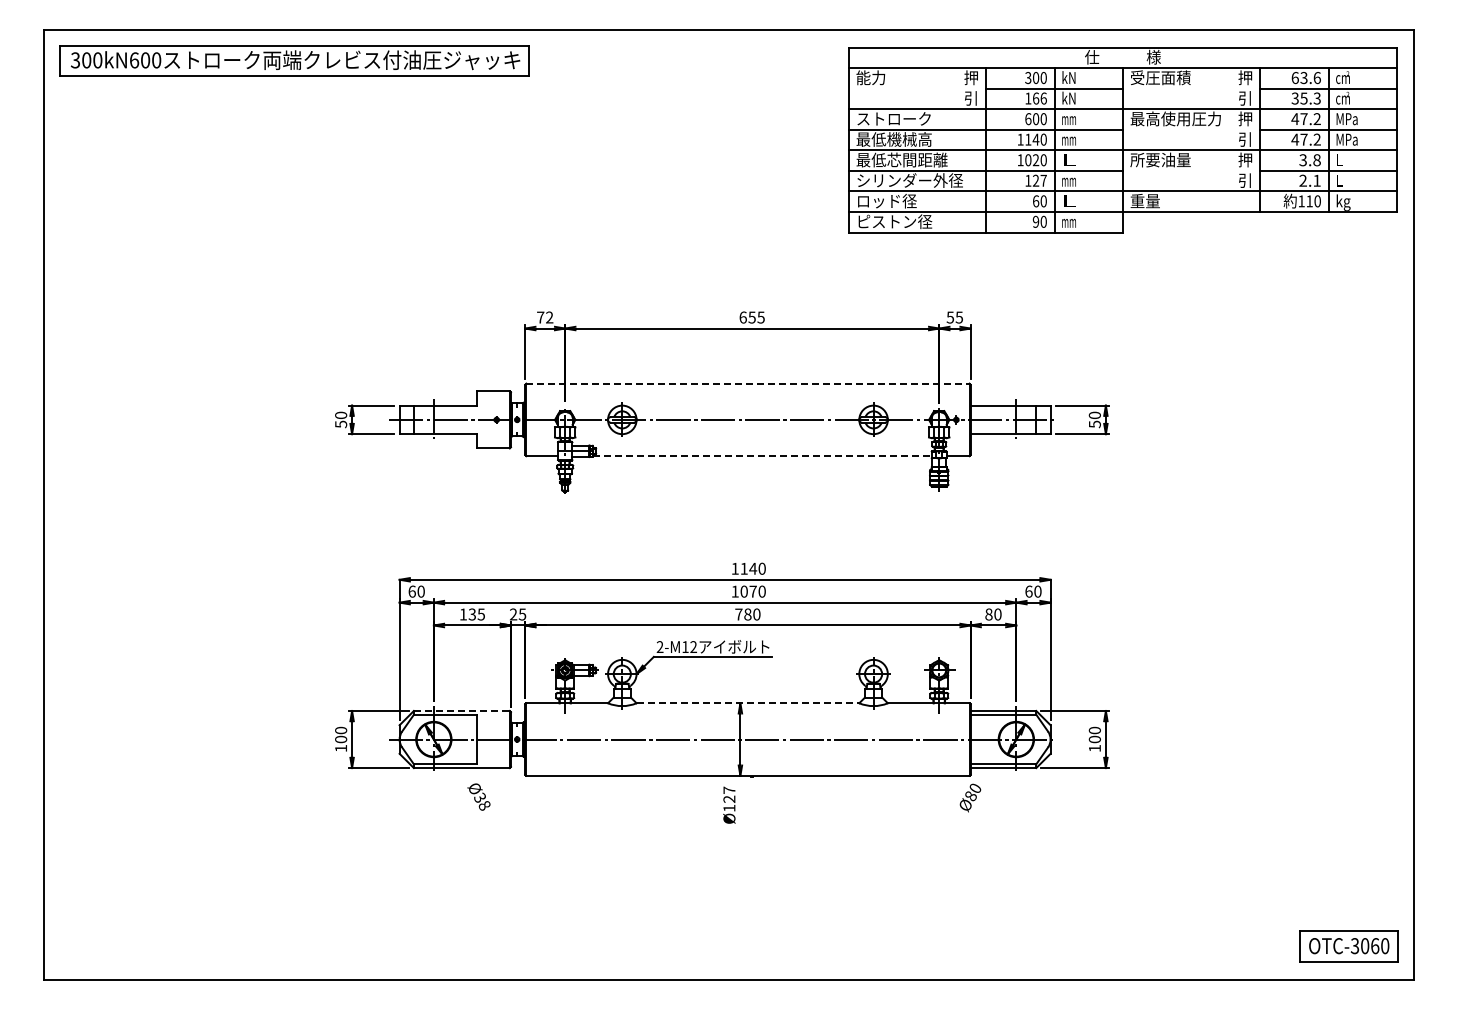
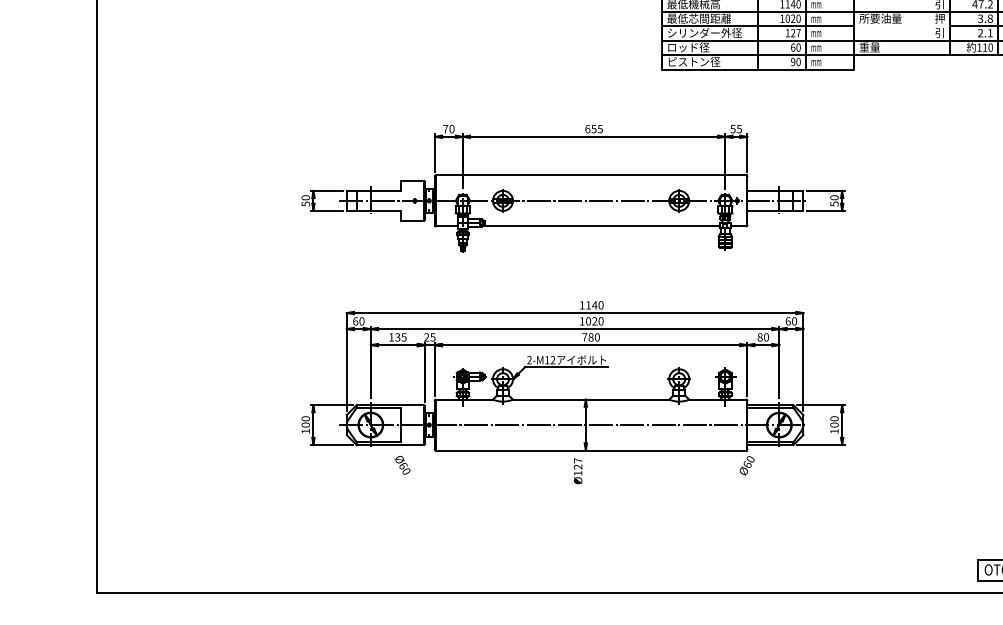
text: (1068, 160) -> (815, 18), L -> mm
text: (1068, 201) -> (815, 47), L -> mm
text: (549, 317) -> (451, 129), 72 -> 70
line: (747, 383) -> (590, 175), dashed -> solid
line: (762, 456) -> (601, 226), dashed -> solid
text: (752, 591) -> (594, 321), 1070 -> 1020
line: (748, 703) -> (591, 399), dashed -> solid
line: (461, 710) -> (390, 404), dashed -> solid
text: (970, 795) -> (747, 464), Ø80 -> Ø60
text: (482, 801) -> (404, 468), Ø38 -> Ø60

